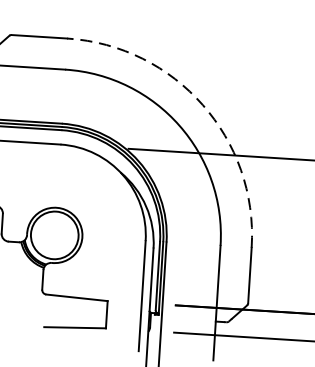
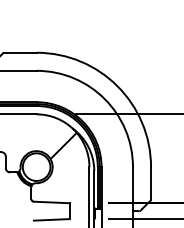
arc: (202, 105) -> (117, 86), dashed -> solid
hatch: (103, 201) -> (63, 145), added

